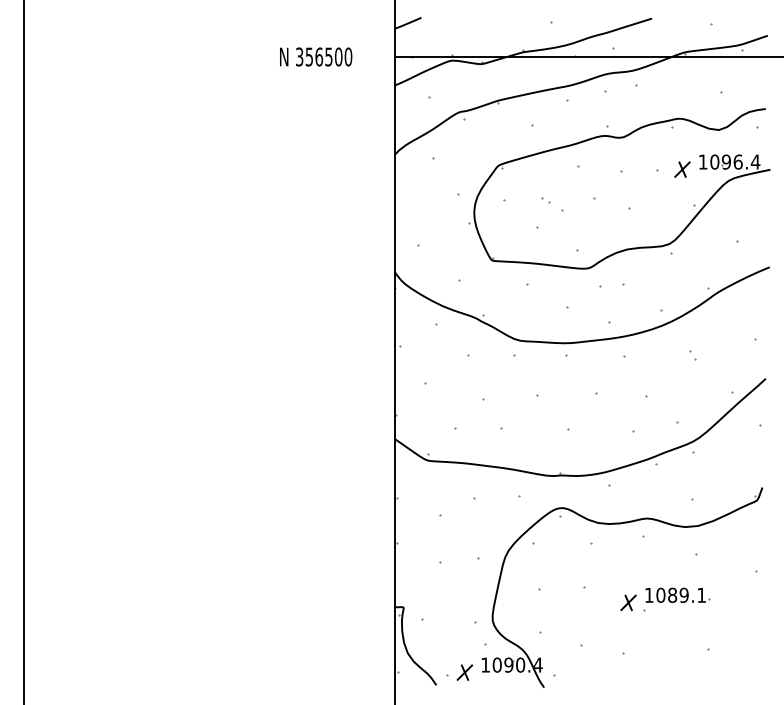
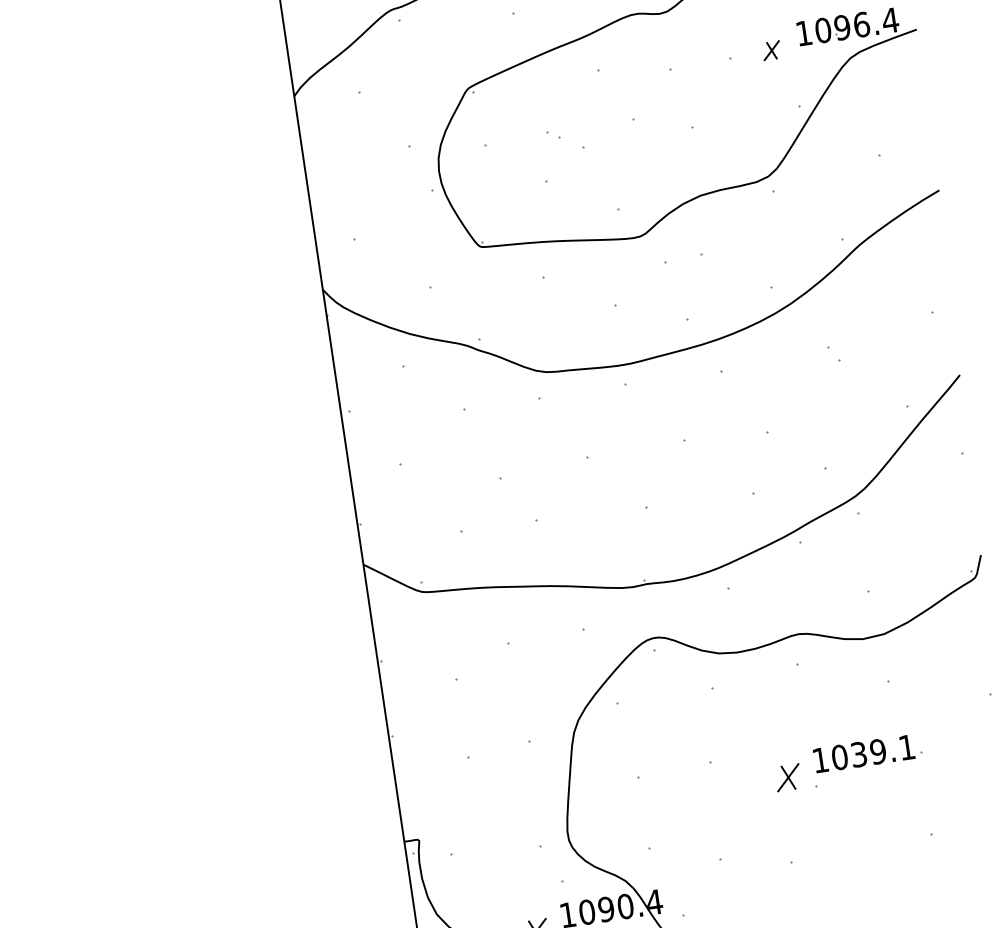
part: (682, 169) -> (771, 50), size x0.7
text: (672, 594) -> (858, 753), 1089.1 -> 1039.1

